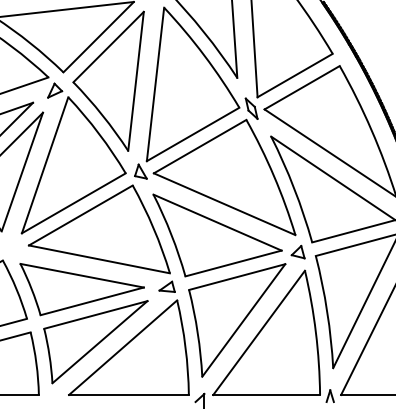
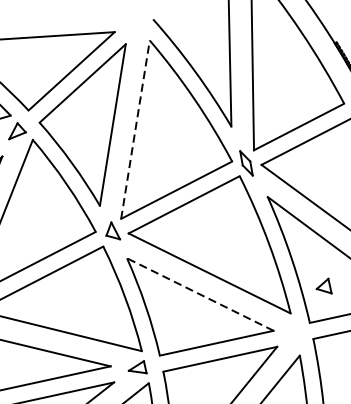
line: (155, 83) -> (135, 128), solid -> dashed
line: (217, 222) -> (200, 294), solid -> dashed
part: (297, 251) -> (323, 285), moved

